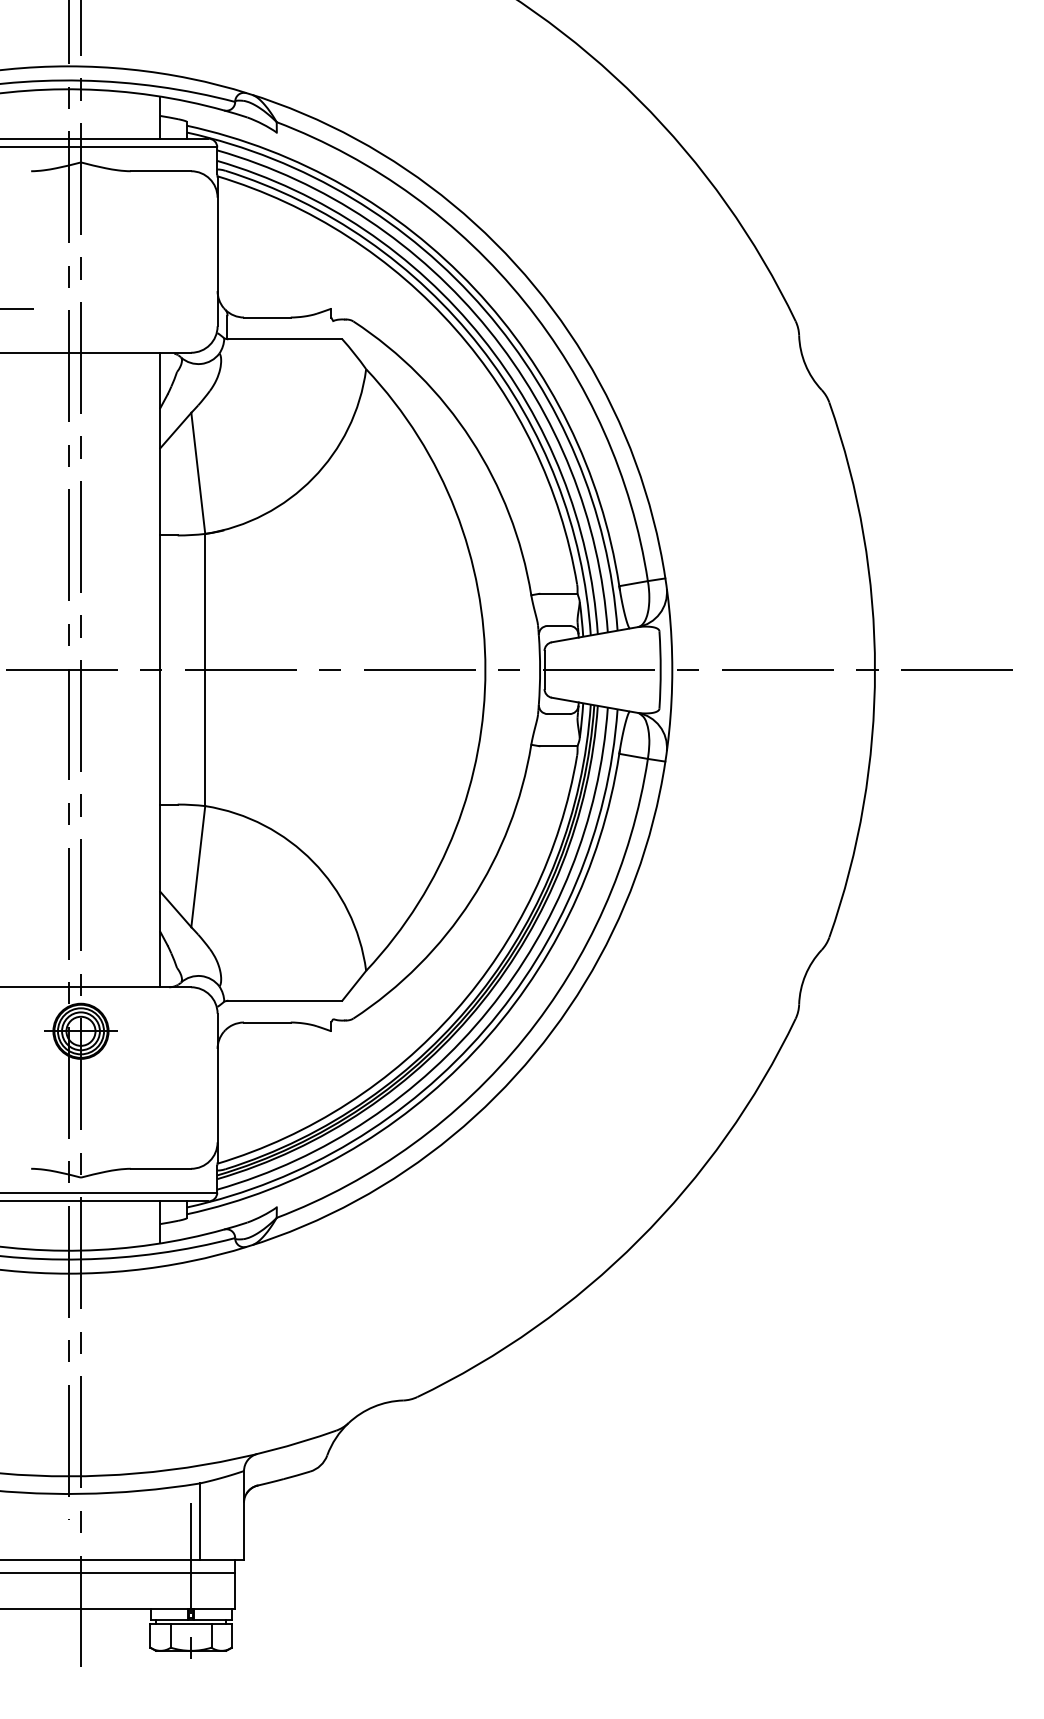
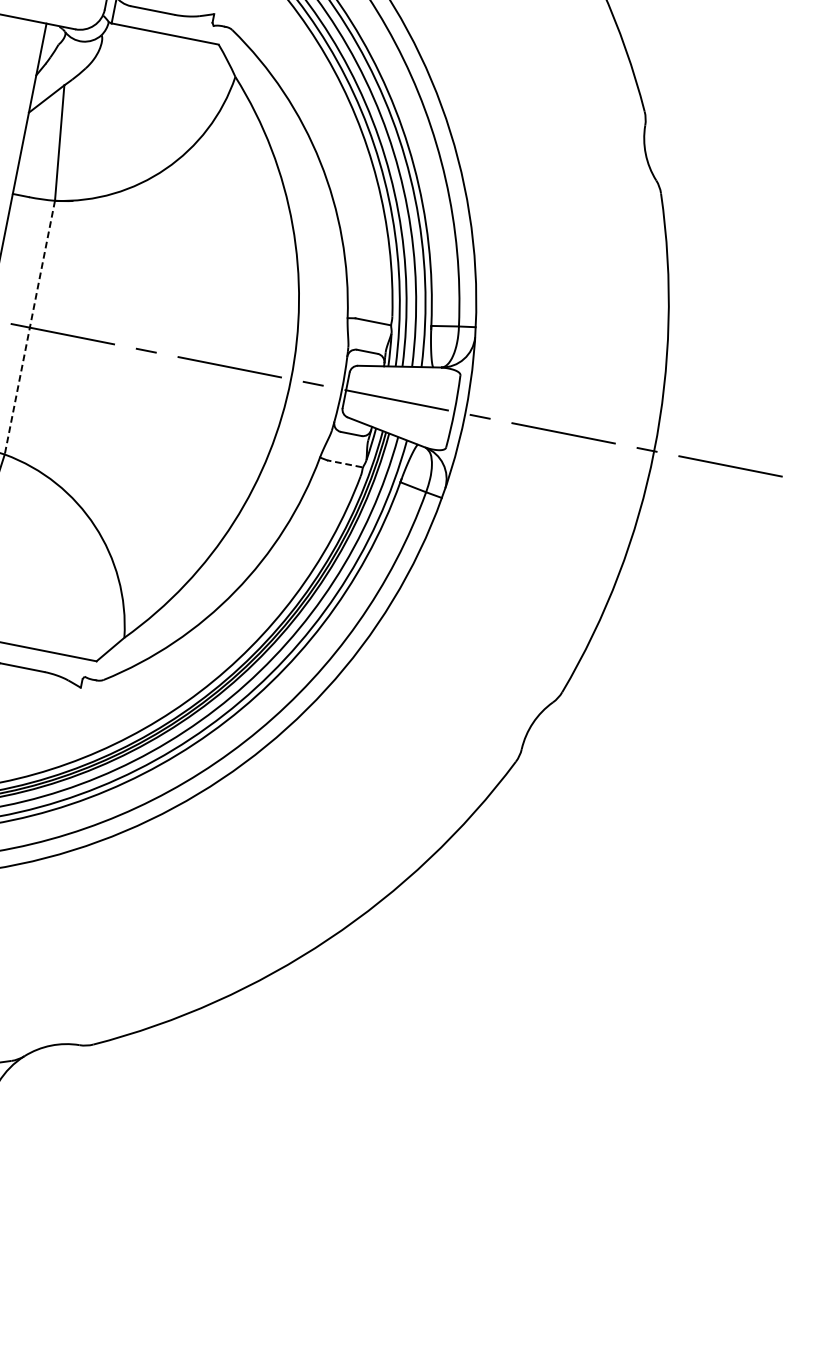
line: (205, 670) -> (30, 328), solid -> dashed
line: (558, 746) -> (345, 464), solid -> dashed

